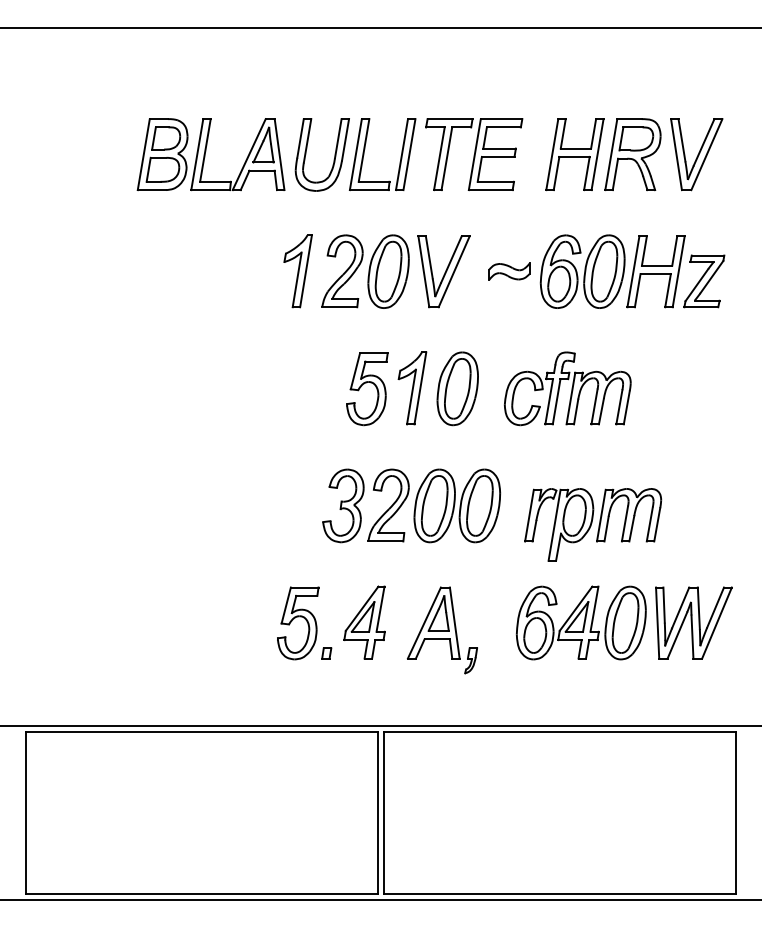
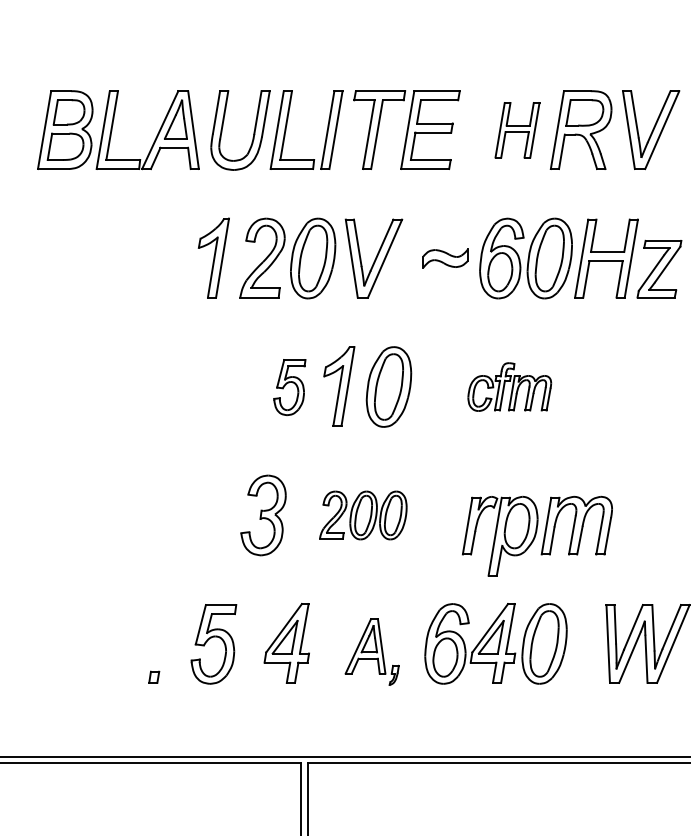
part: (574, 154) -> (517, 129), size x0.7
part: (567, 388) -> (509, 386), size x0.6
part: (367, 389) -> (289, 387), size x0.7
part: (434, 505) -> (363, 514), size x0.6
part: (580, 622) -> (495, 643), moved
part: (442, 630) -> (372, 652), size x0.7
part: (326, 653) -> (153, 677), moved

